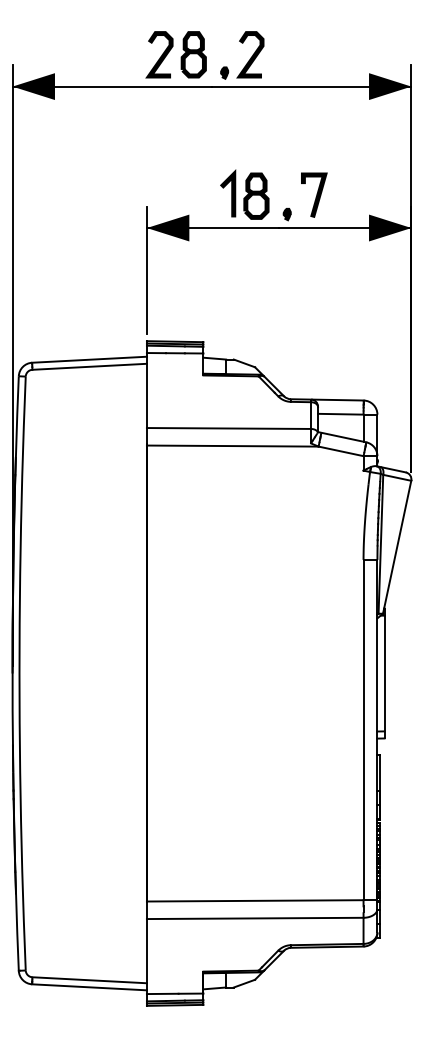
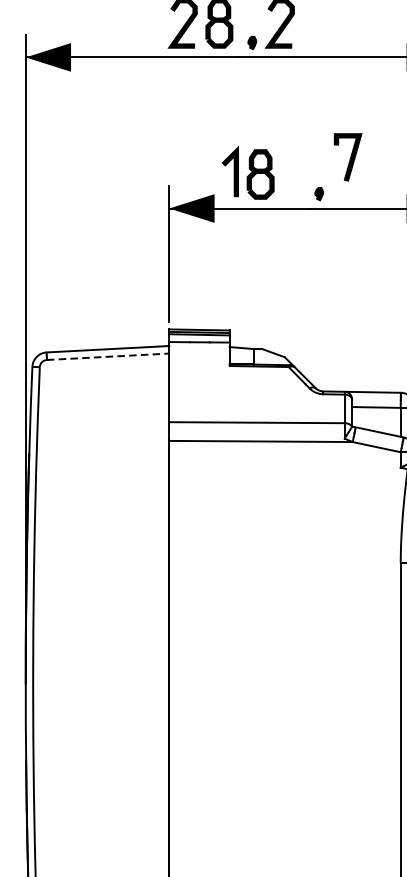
part: (244, 194) -> (247, 172), moved
line: (316, 194) -> (350, 156), moved
line: (90, 366) -> (109, 356), solid -> dashed

